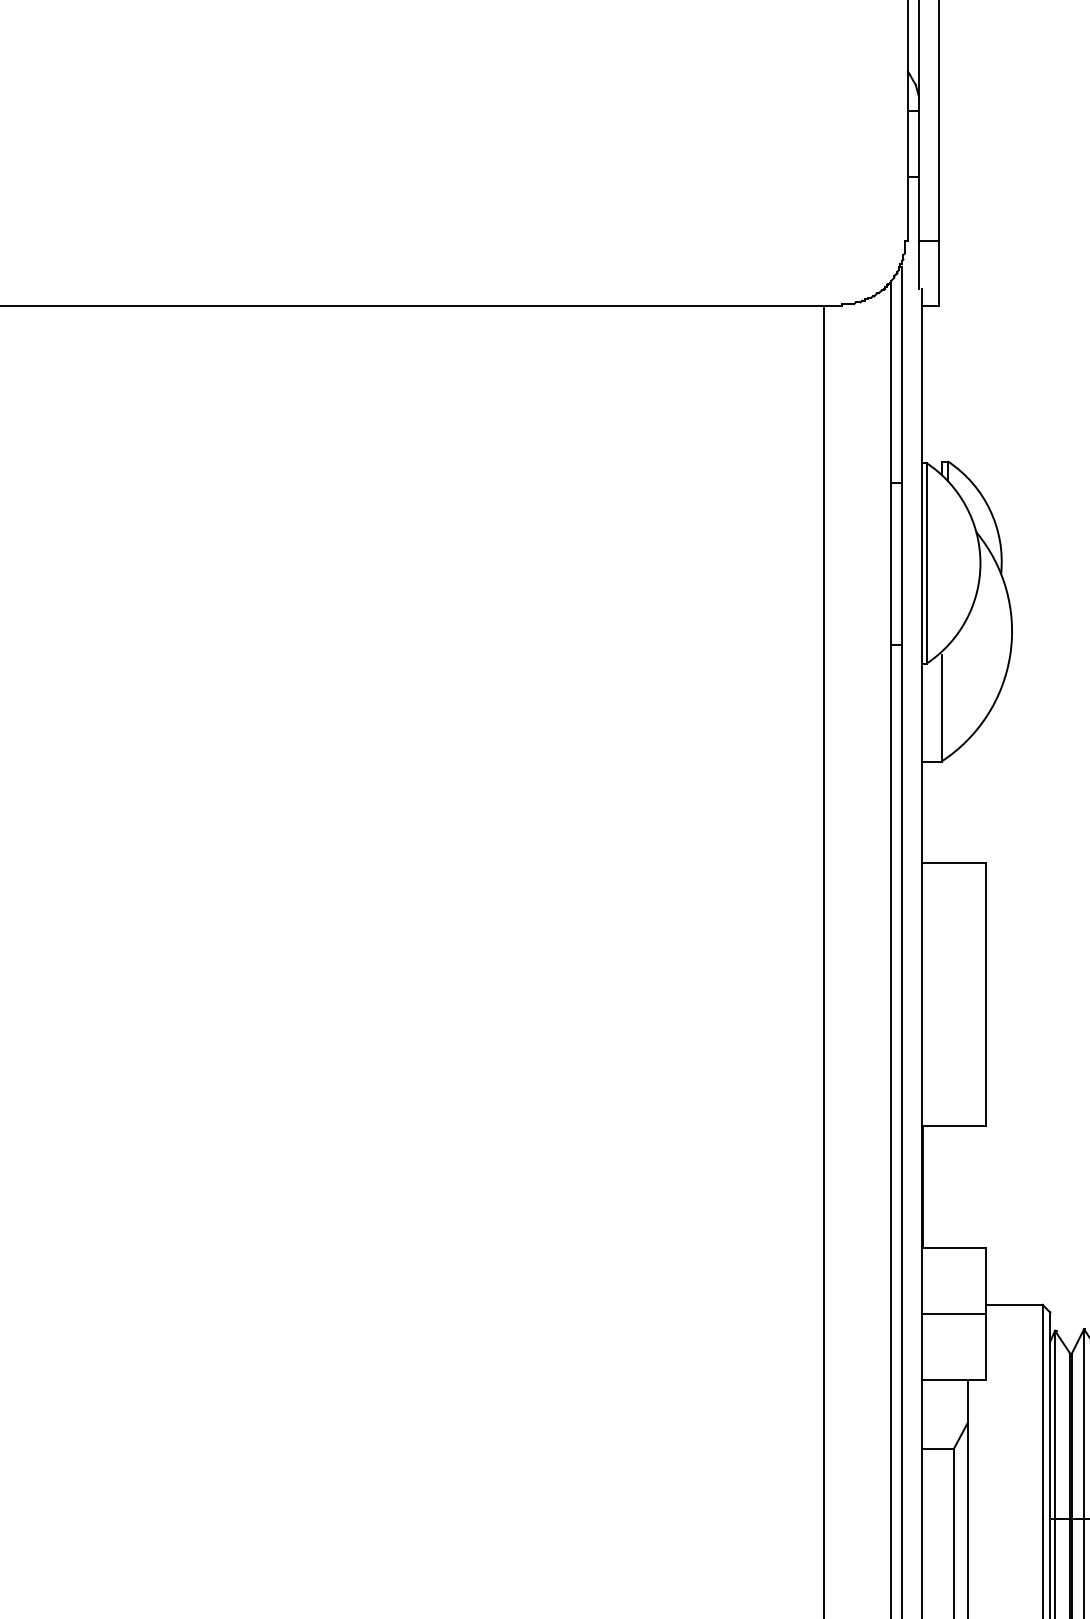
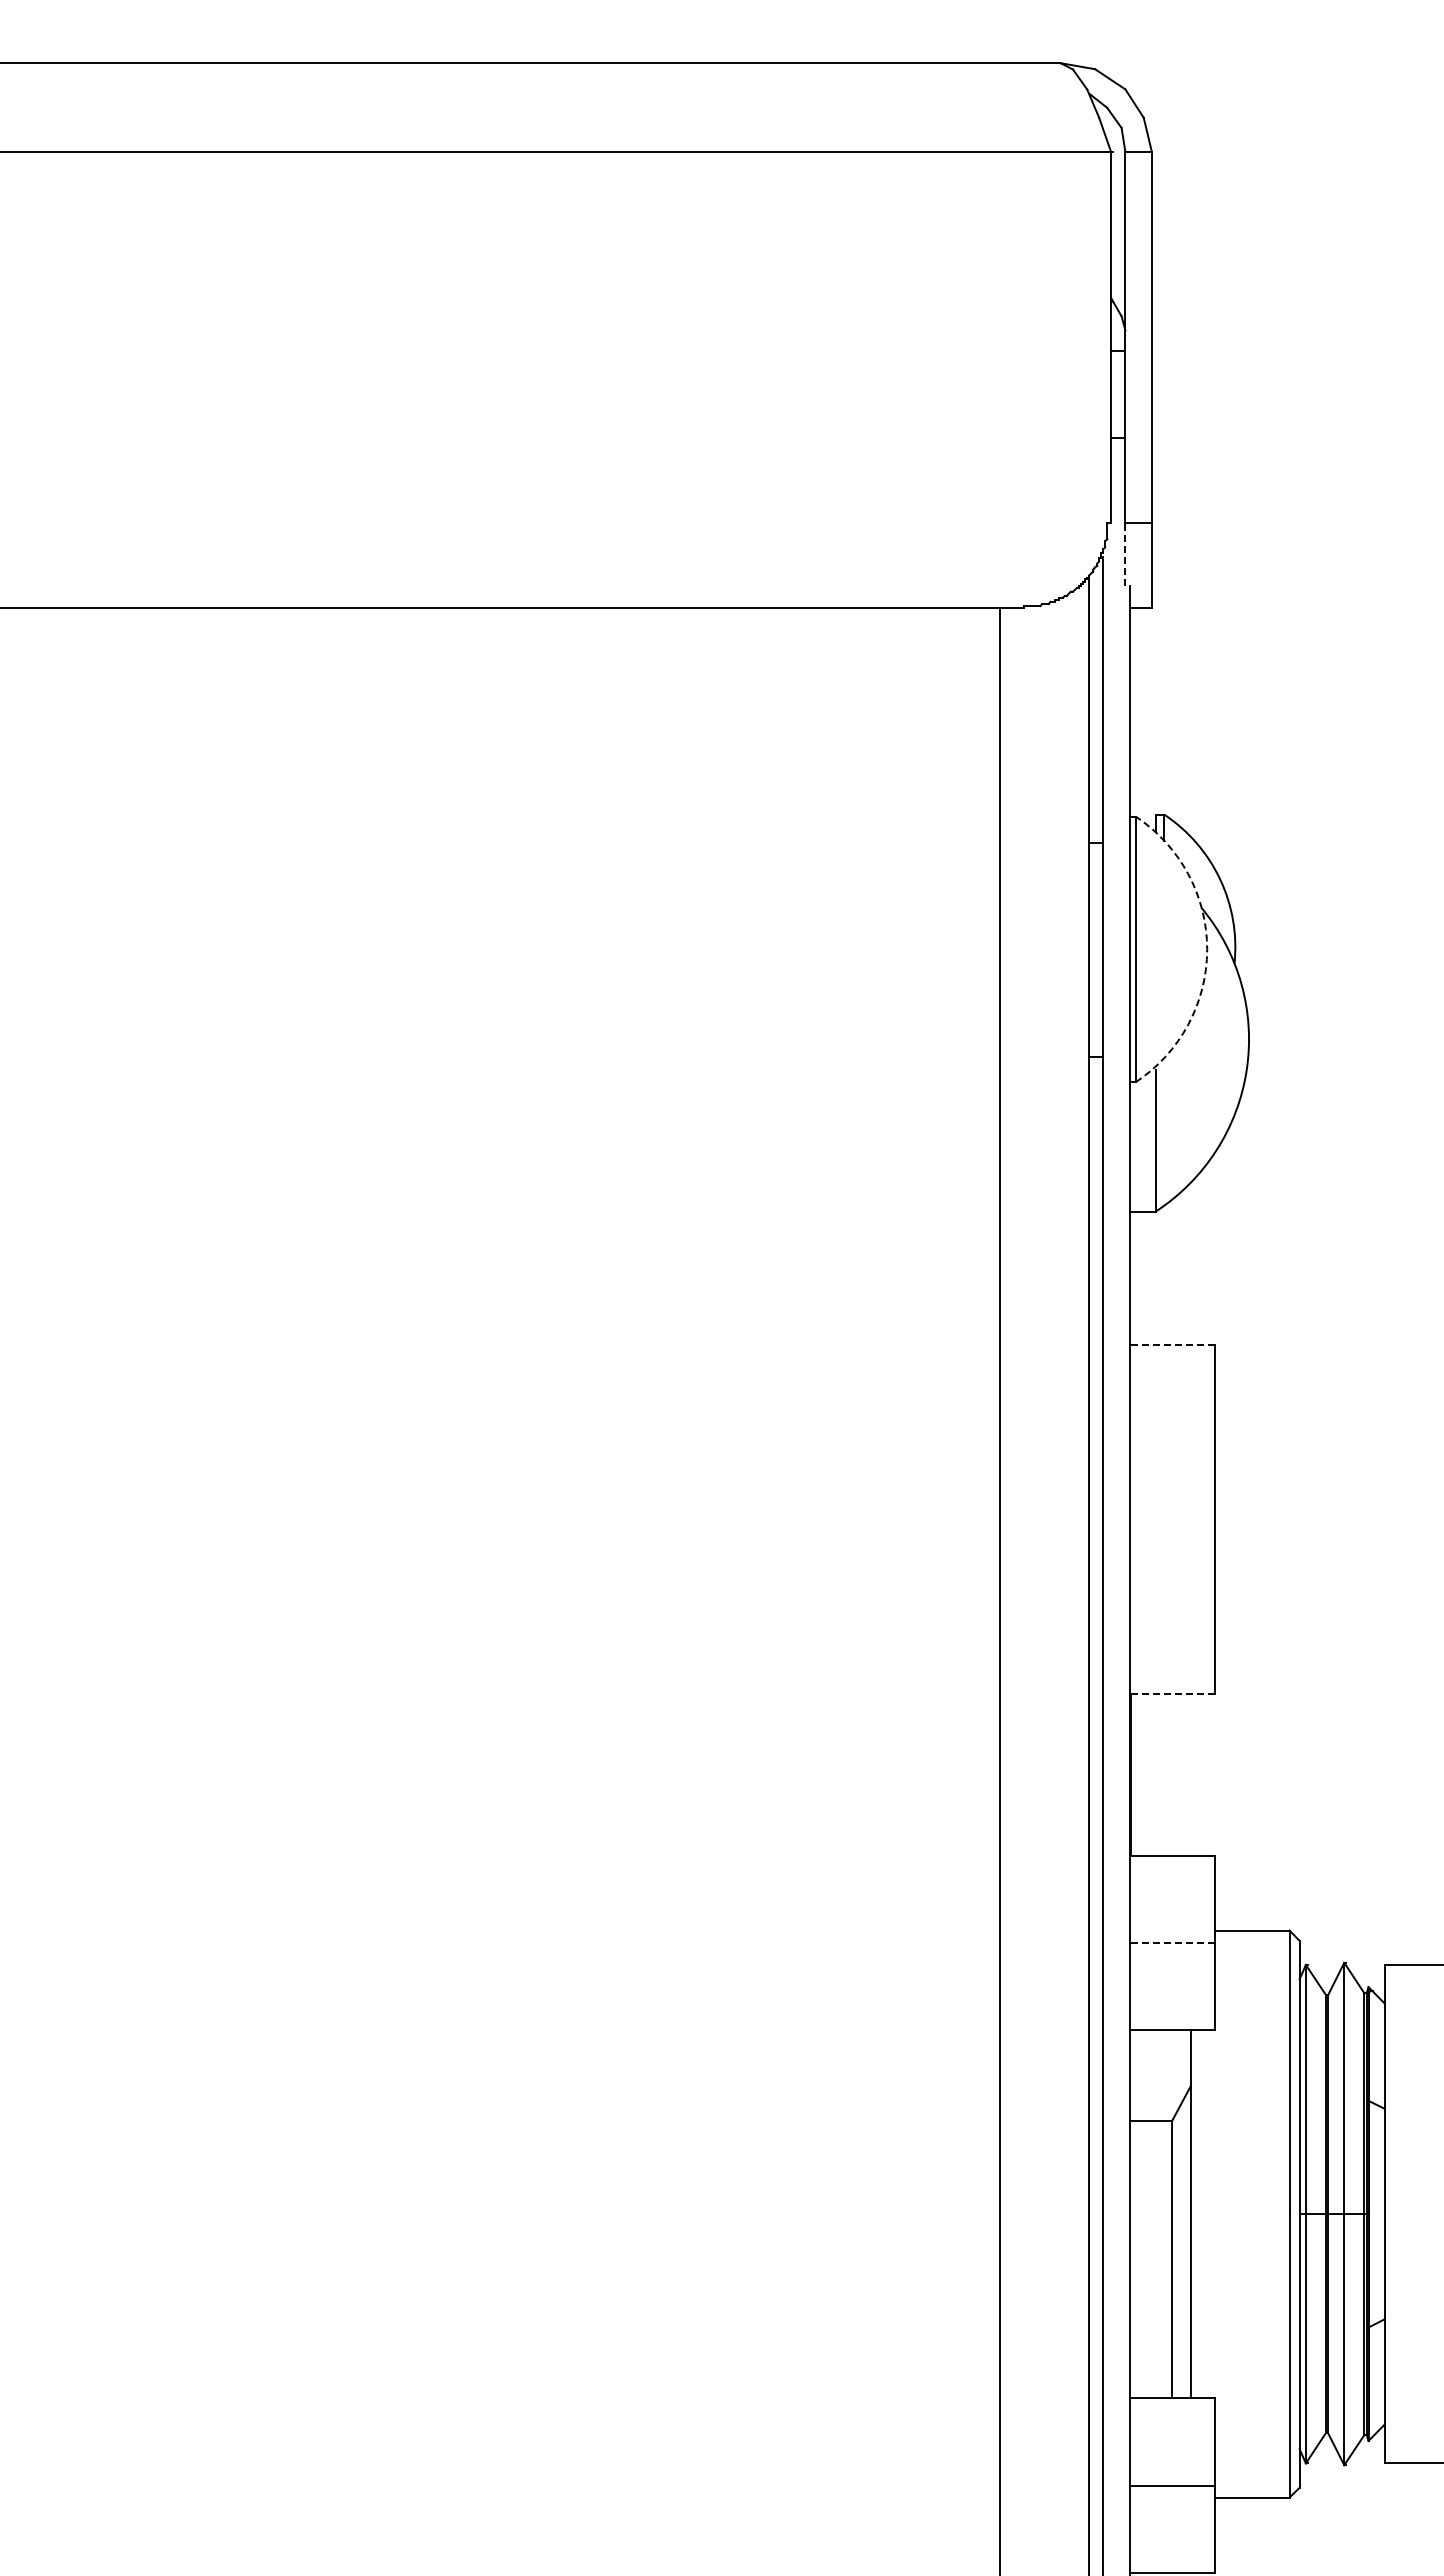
line: (918, 264) -> (1125, 553), solid -> dashed
arc: (980, 563) -> (1207, 949), solid -> dashed
line: (954, 862) -> (1172, 1345), solid -> dashed
line: (954, 1125) -> (1172, 1693), solid -> dashed
line: (954, 1313) -> (1172, 1942), solid -> dashed

